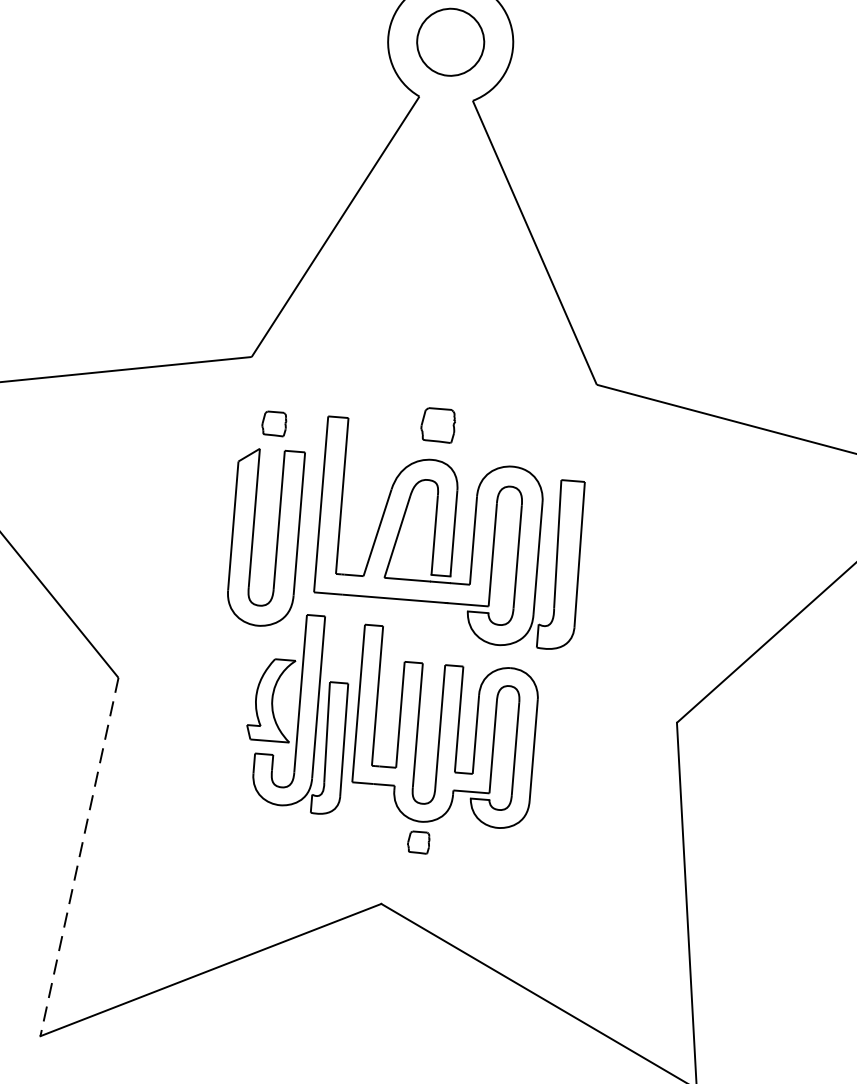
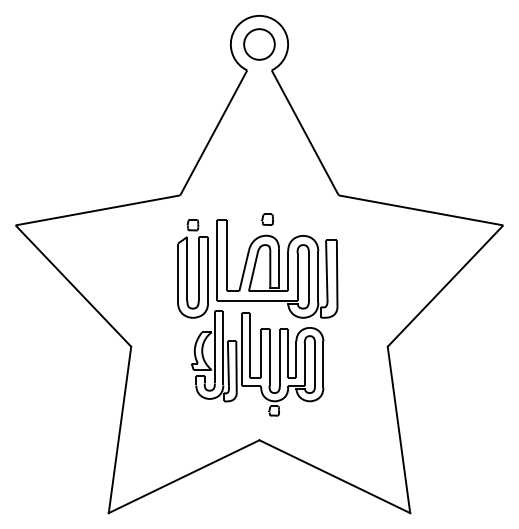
part: (437, 424) -> (267, 219), size x0.71
line: (80, 856) -> (120, 429), dashed -> solid

